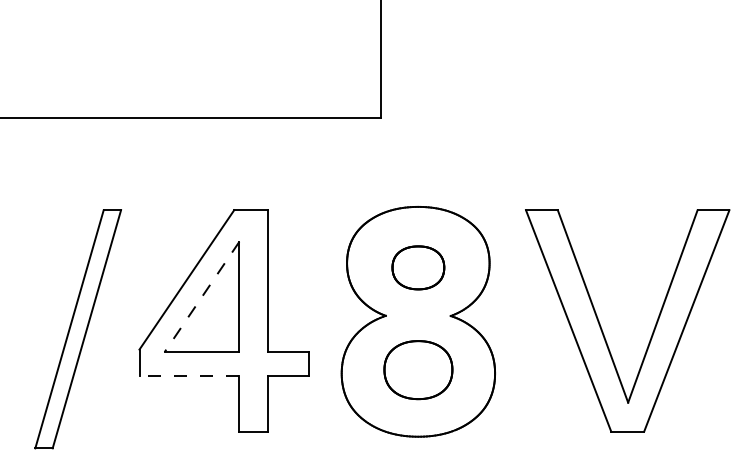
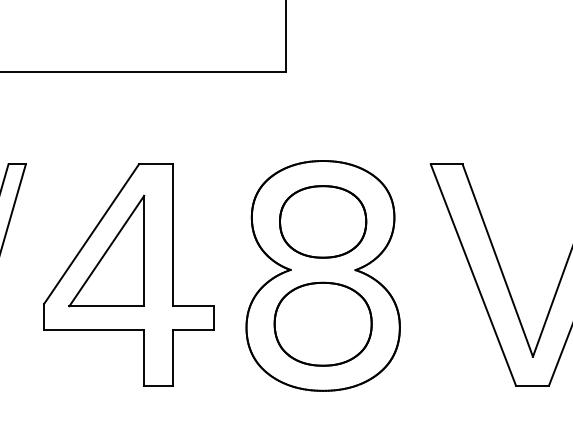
part: (418, 267) -> (323, 221), size x1.67
line: (202, 296) -> (107, 250), dashed -> solid
part: (418, 369) -> (323, 323), size x1.43
line: (189, 376) -> (94, 330), dashed -> solid

